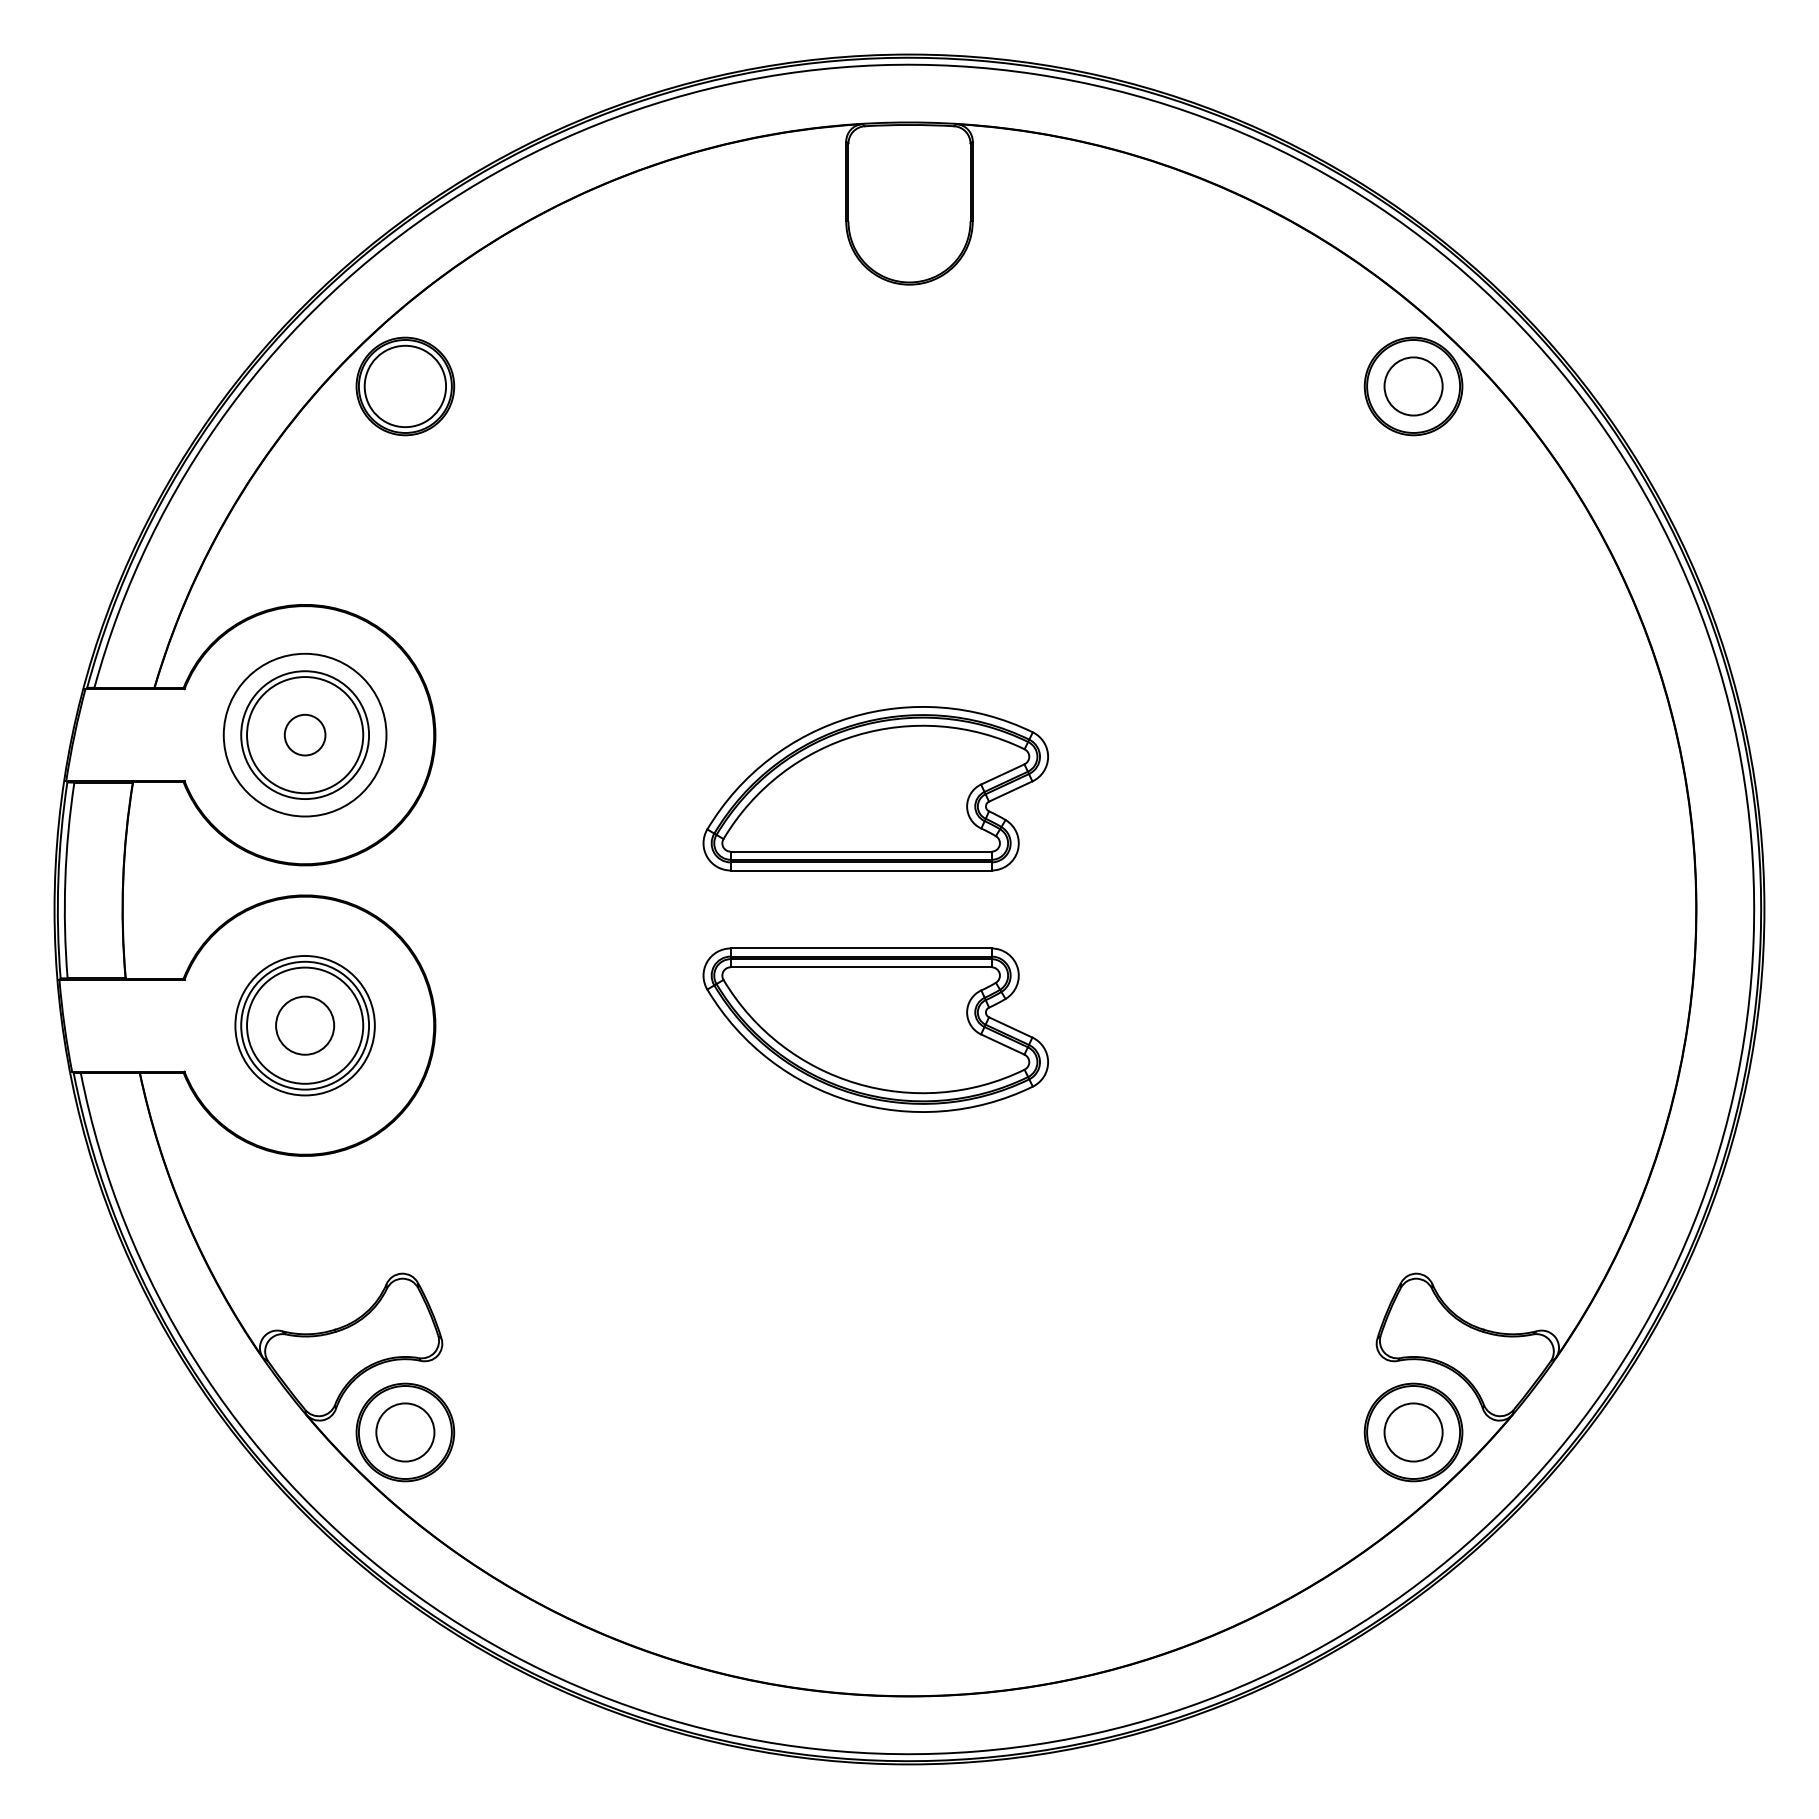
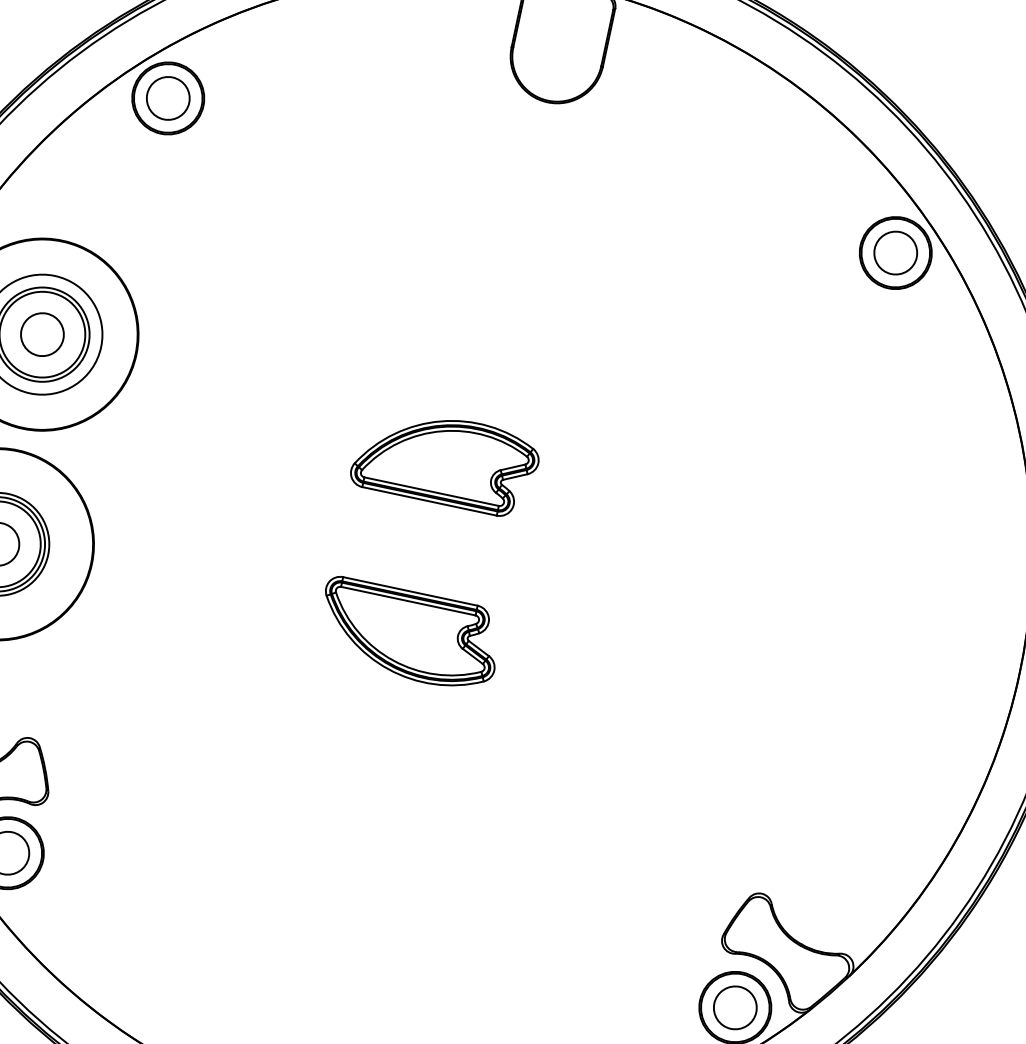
circle: (405, 386) -> (168, 98), size x0.71
circle: (305, 735) -> (42, 334), size x1.43
part: (875, 788) -> (445, 460), size x0.71
part: (875, 1030) -> (408, 635), size x0.71

